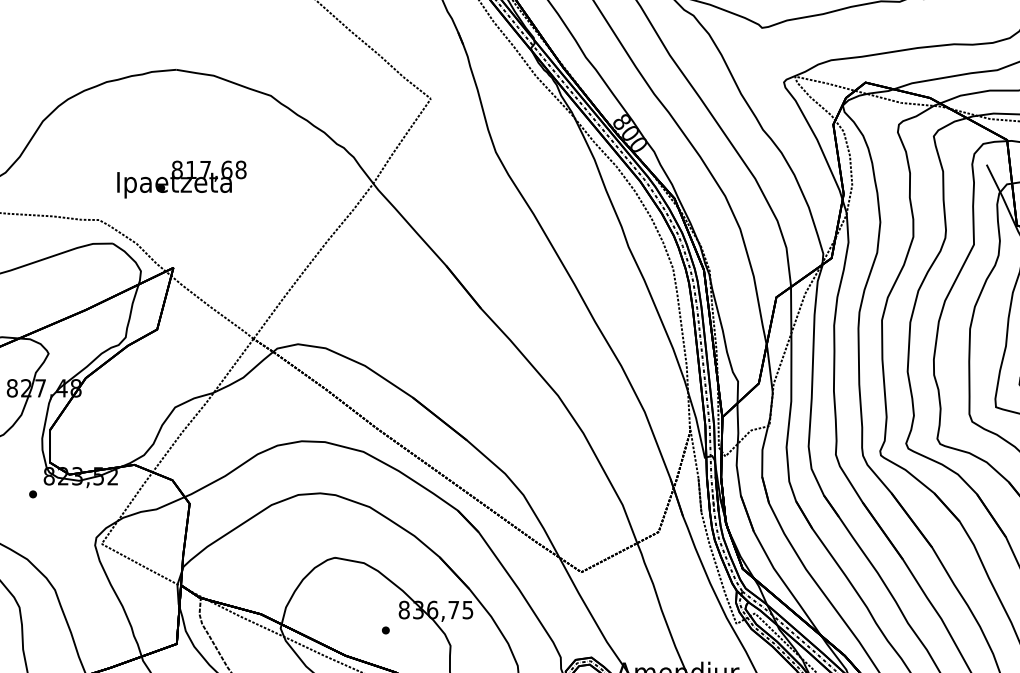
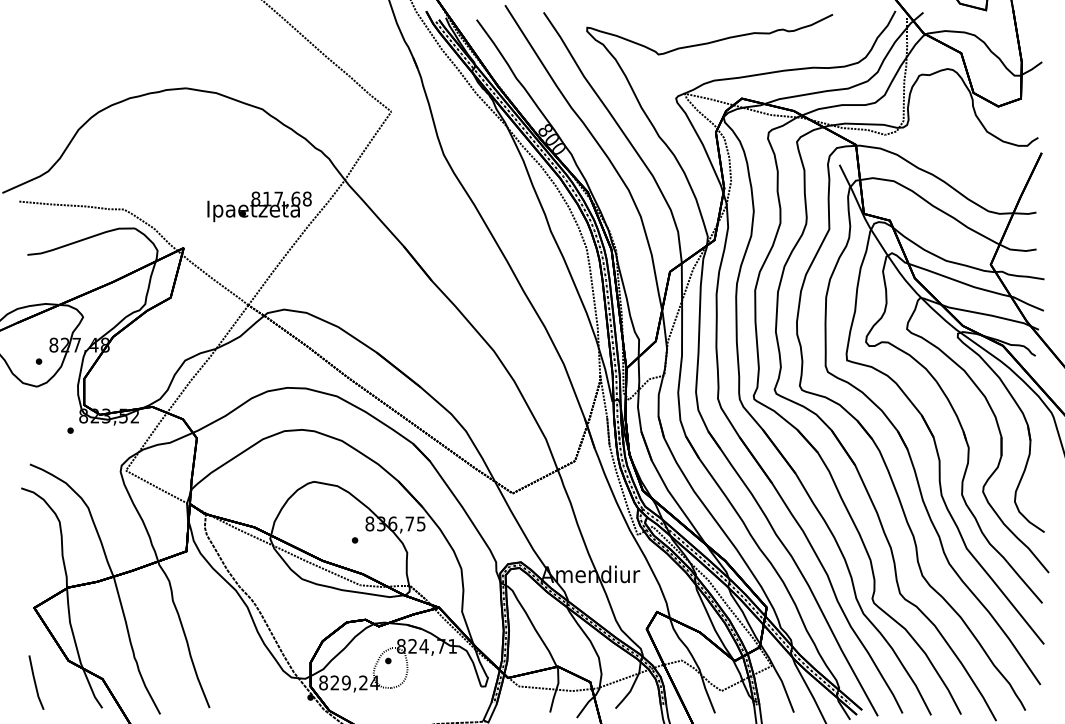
text: (181, 179) -> (259, 206), moved

